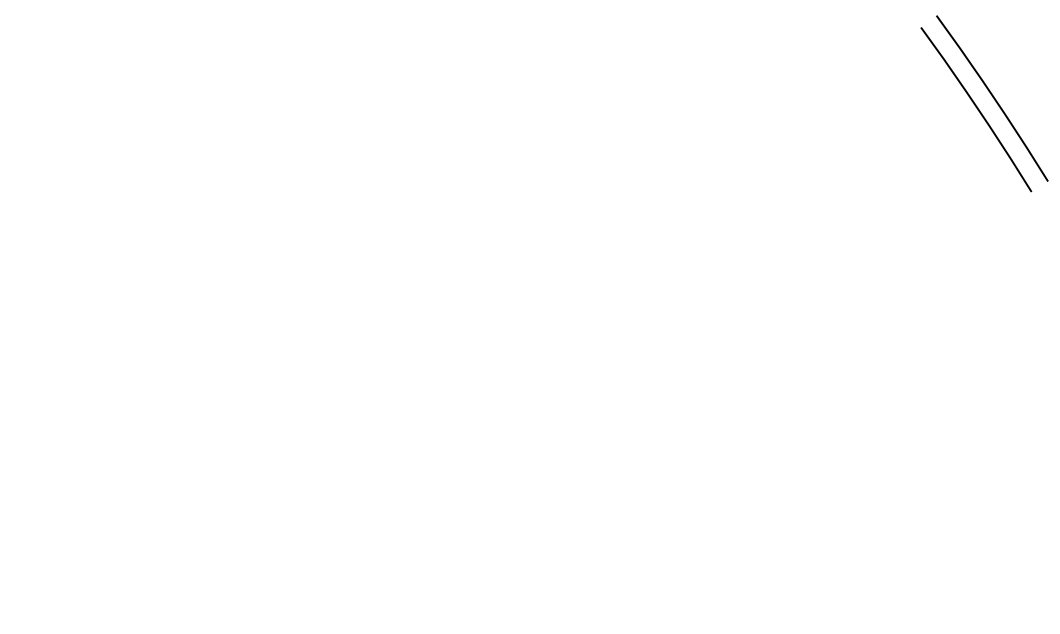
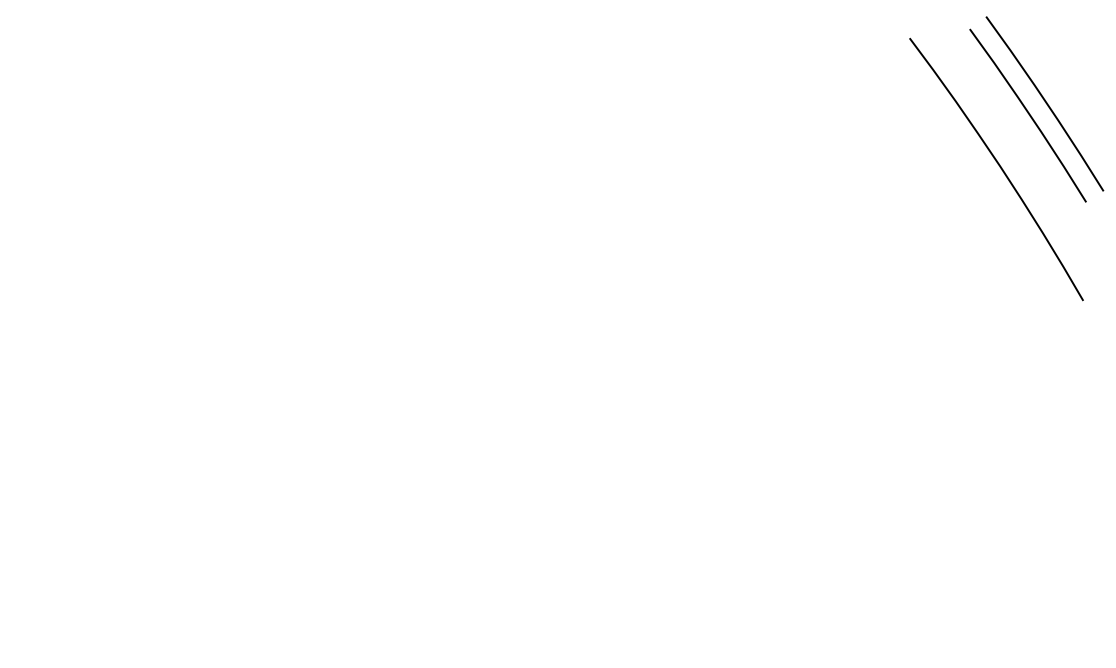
curve: (949, 158) -> (999, 167), added

